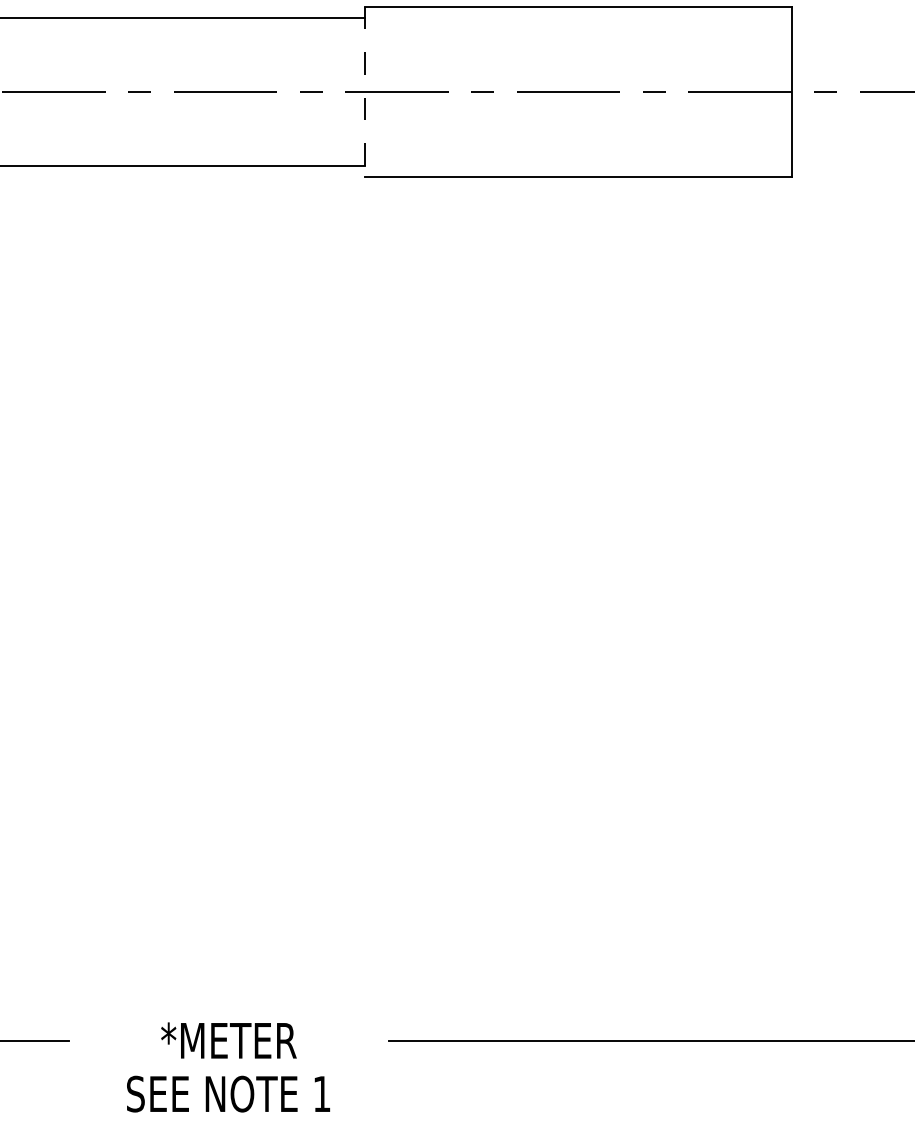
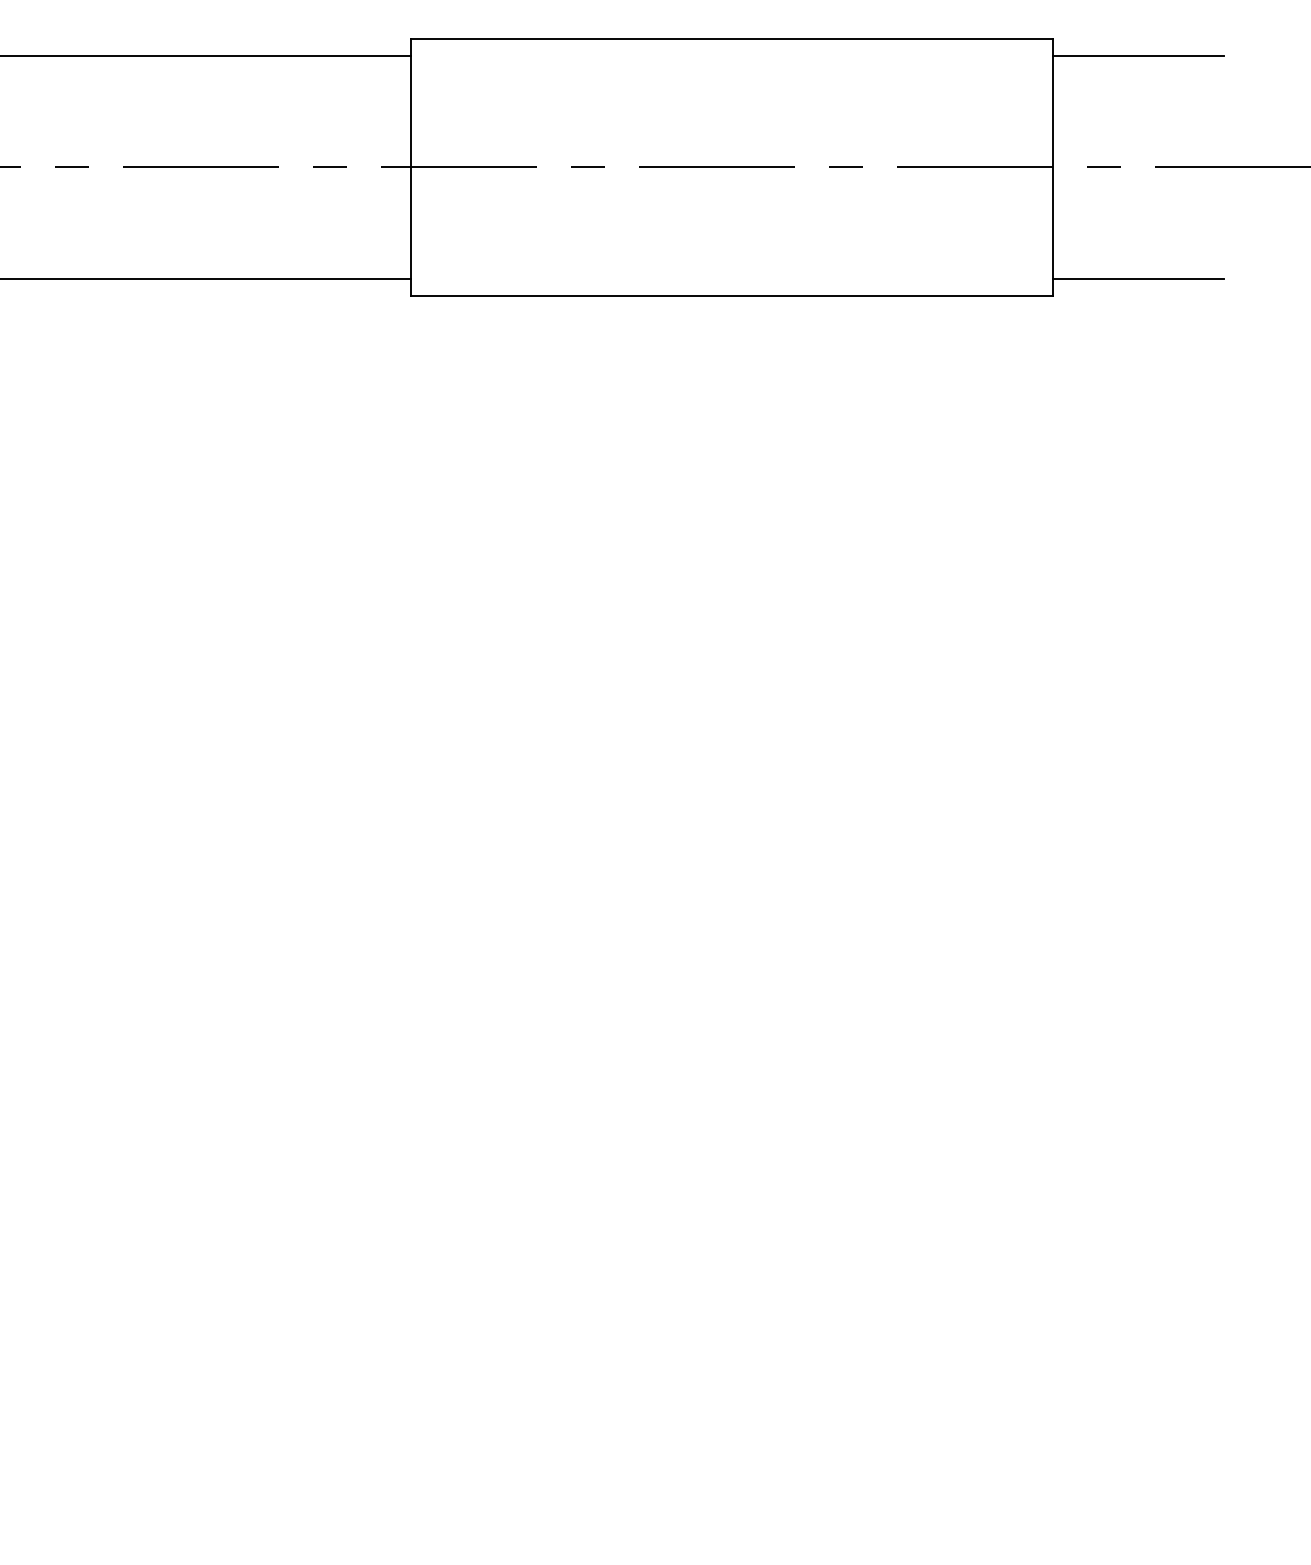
line: (848, 18) -> (1138, 56), added
line: (365, 92) -> (411, 168), dashed -> solid
line: (848, 165) -> (1138, 277), added

